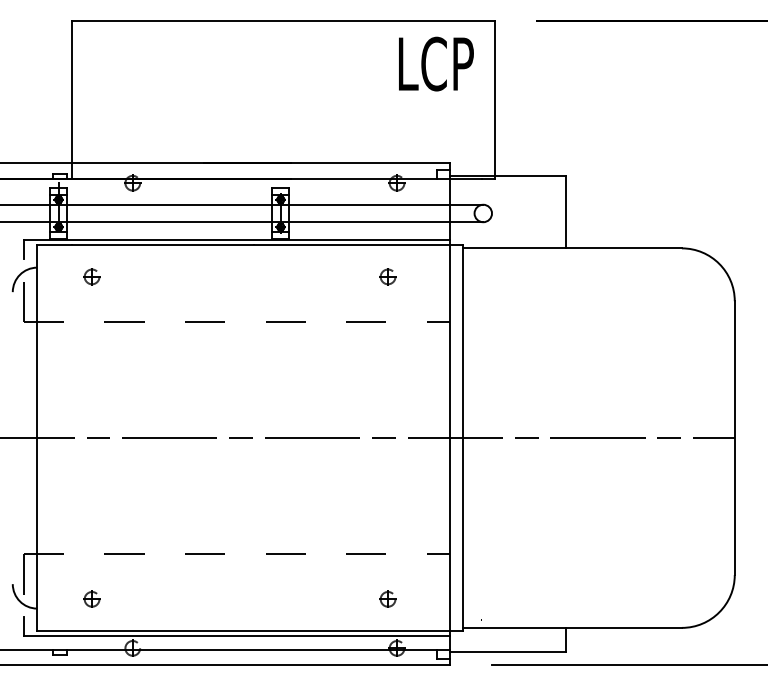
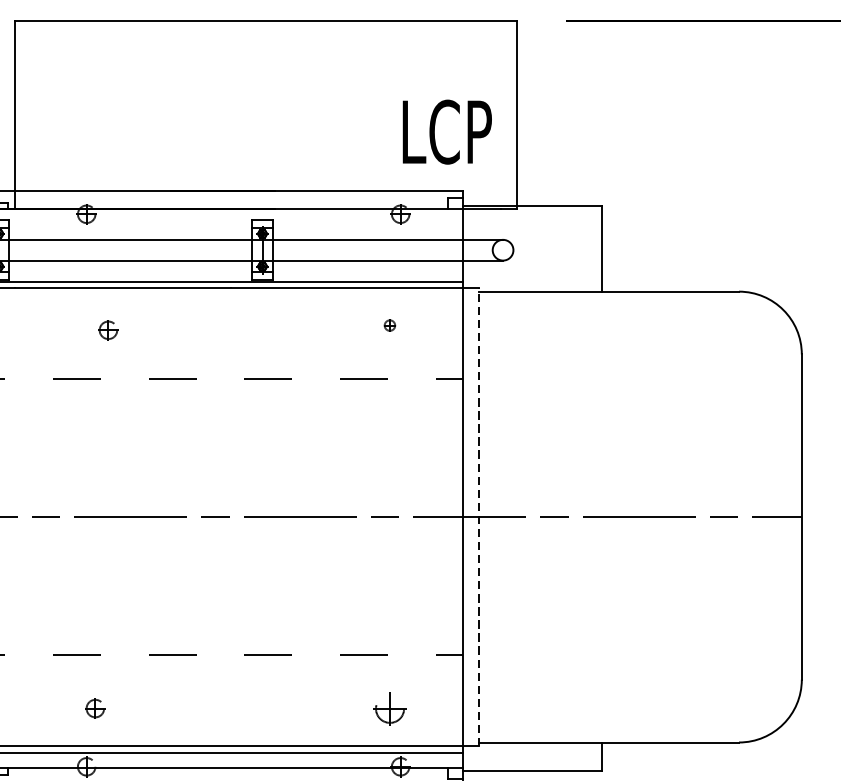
text: (436, 63) -> (447, 131), moved
part: (91, 276) -> (107, 329), moved
part: (387, 276) -> (389, 325), size x0.6
line: (462, 438) -> (478, 517), solid -> dashed
part: (91, 598) -> (94, 707), moved
part: (387, 598) -> (389, 707), size x1.6

